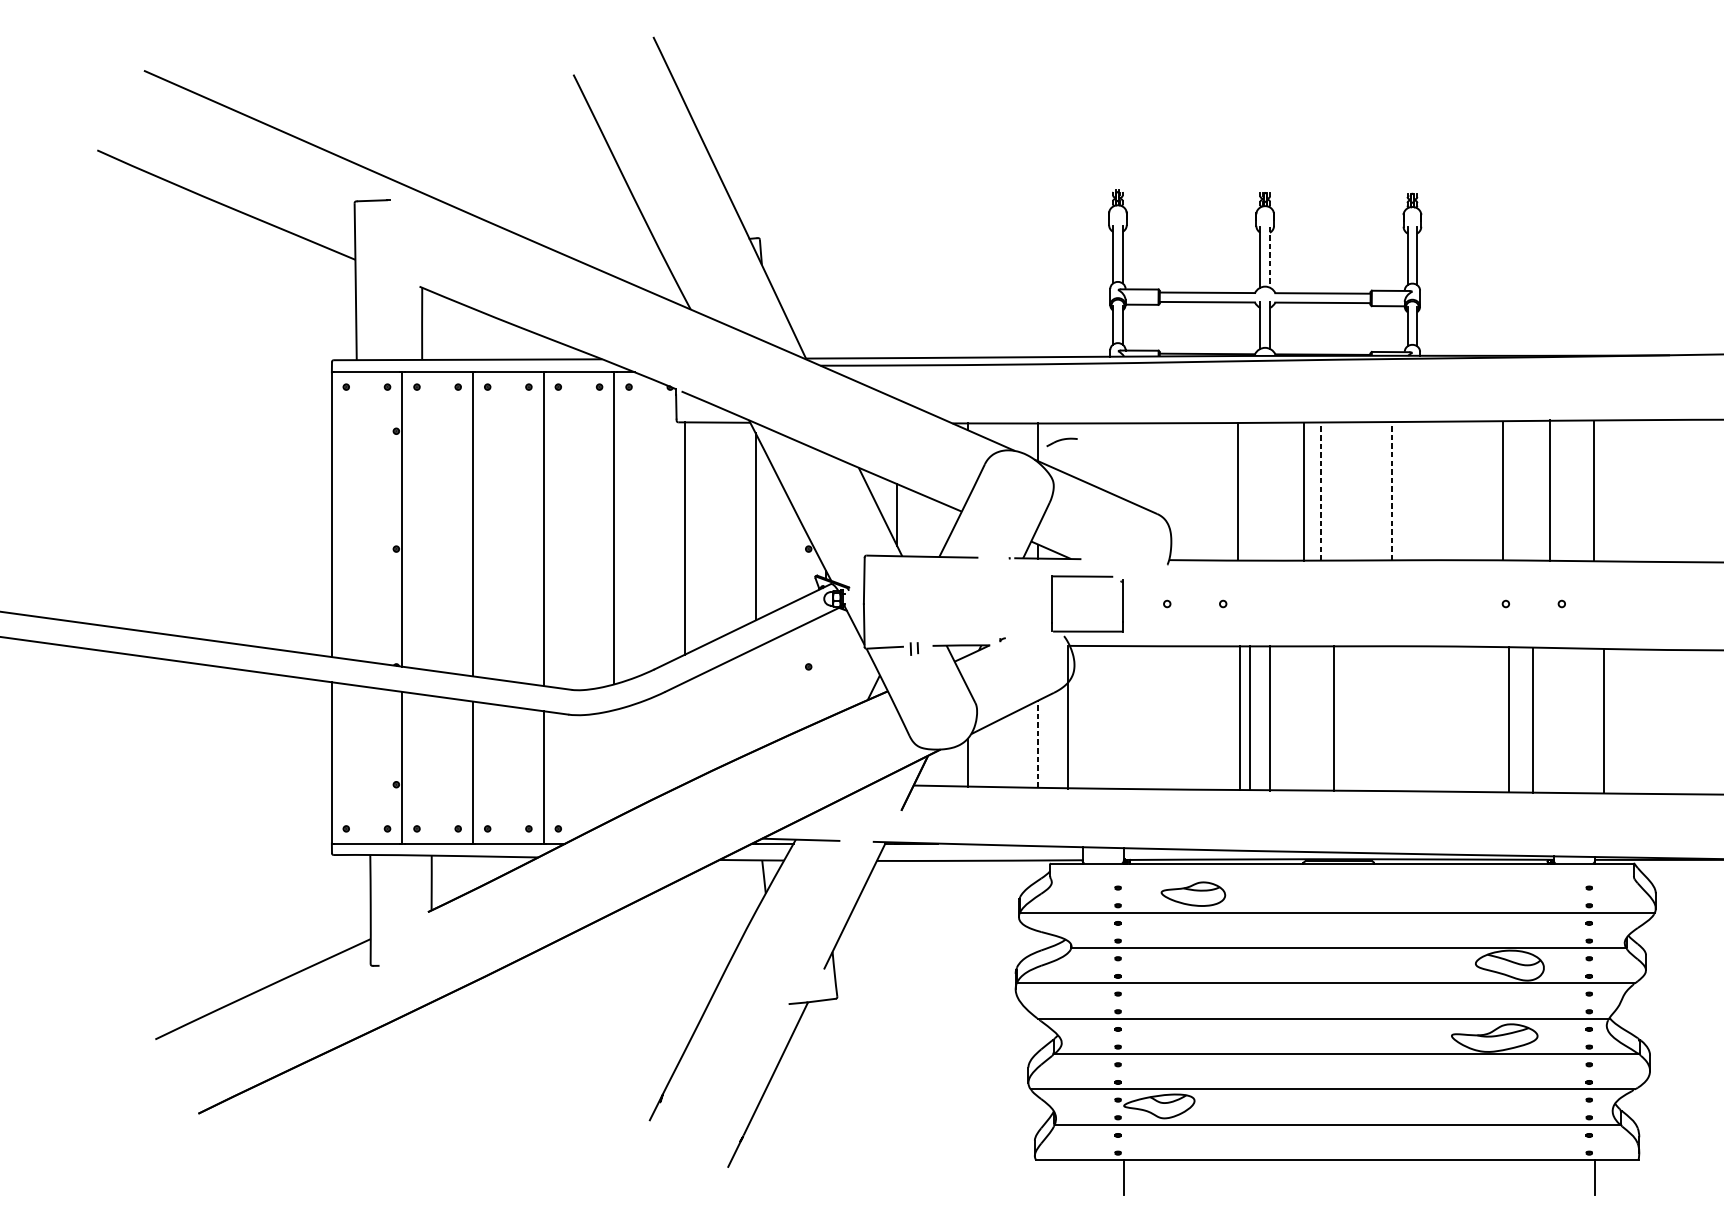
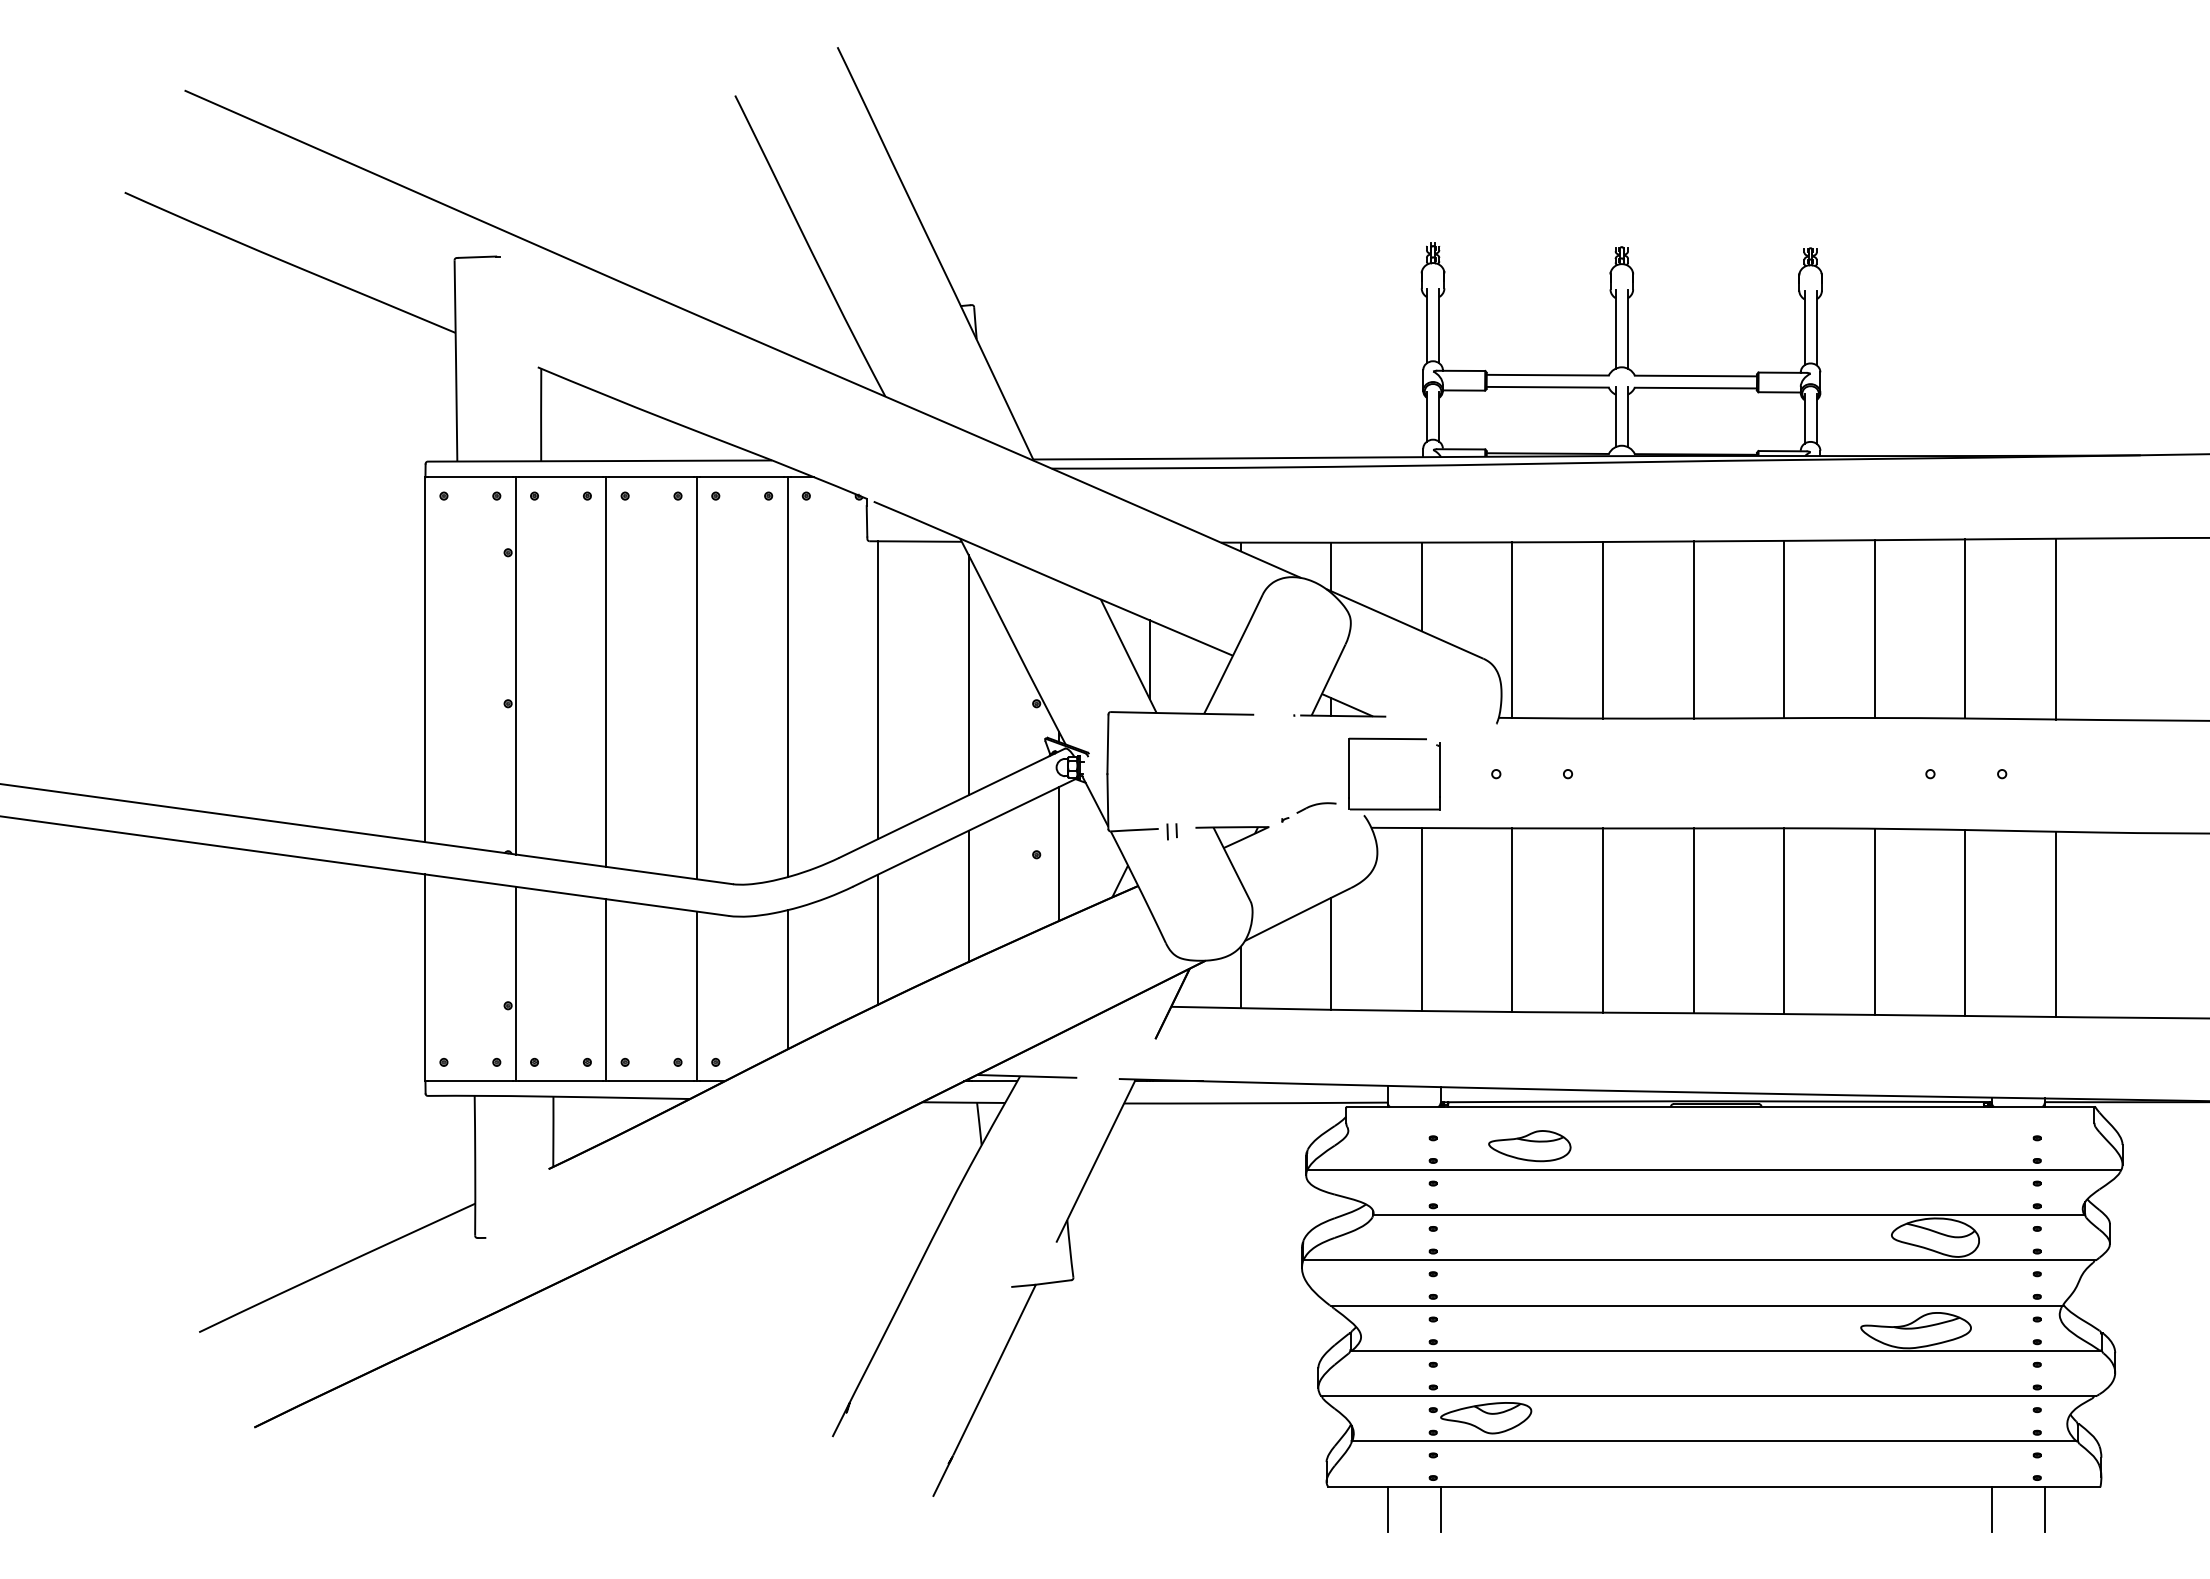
line: (1269, 257) -> (1627, 330), dashed -> solid
part: (1062, 442) -> (1316, 807), moved
line: (1108, 457) -> (1421, 586), added
line: (1549, 490) -> (2055, 628), moved
line: (1594, 490) -> (1965, 628), moved
line: (1237, 491) -> (1512, 630), moved
line: (1303, 491) -> (1602, 630), moved
line: (1321, 491) -> (1693, 630), dashed -> solid
line: (1392, 491) -> (1784, 629), dashed -> solid
line: (1502, 491) -> (1874, 629), moved
line: (826, 665) -> (1059, 853), added
line: (755, 698) -> (968, 895), added
line: (1067, 717) -> (1421, 919), moved
line: (1239, 717) -> (1512, 919), moved
line: (1270, 718) -> (1693, 920), moved
line: (1334, 718) -> (1784, 921), moved
line: (1509, 718) -> (1874, 921), moved
line: (685, 733) -> (878, 939), added
line: (1038, 743) -> (1331, 953), dashed -> solid
line: (614, 764) -> (787, 979), added
line: (1082, 1176) -> (1387, 1508), added
line: (1553, 1176) -> (1991, 1508), added

